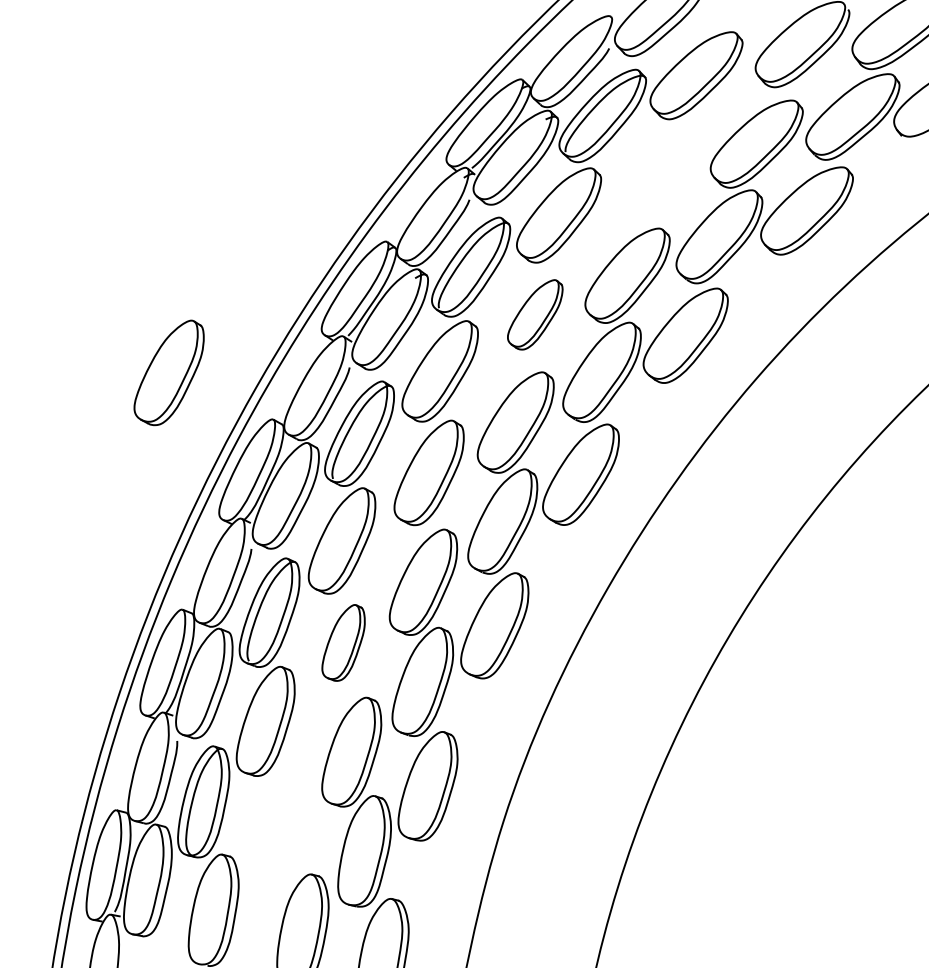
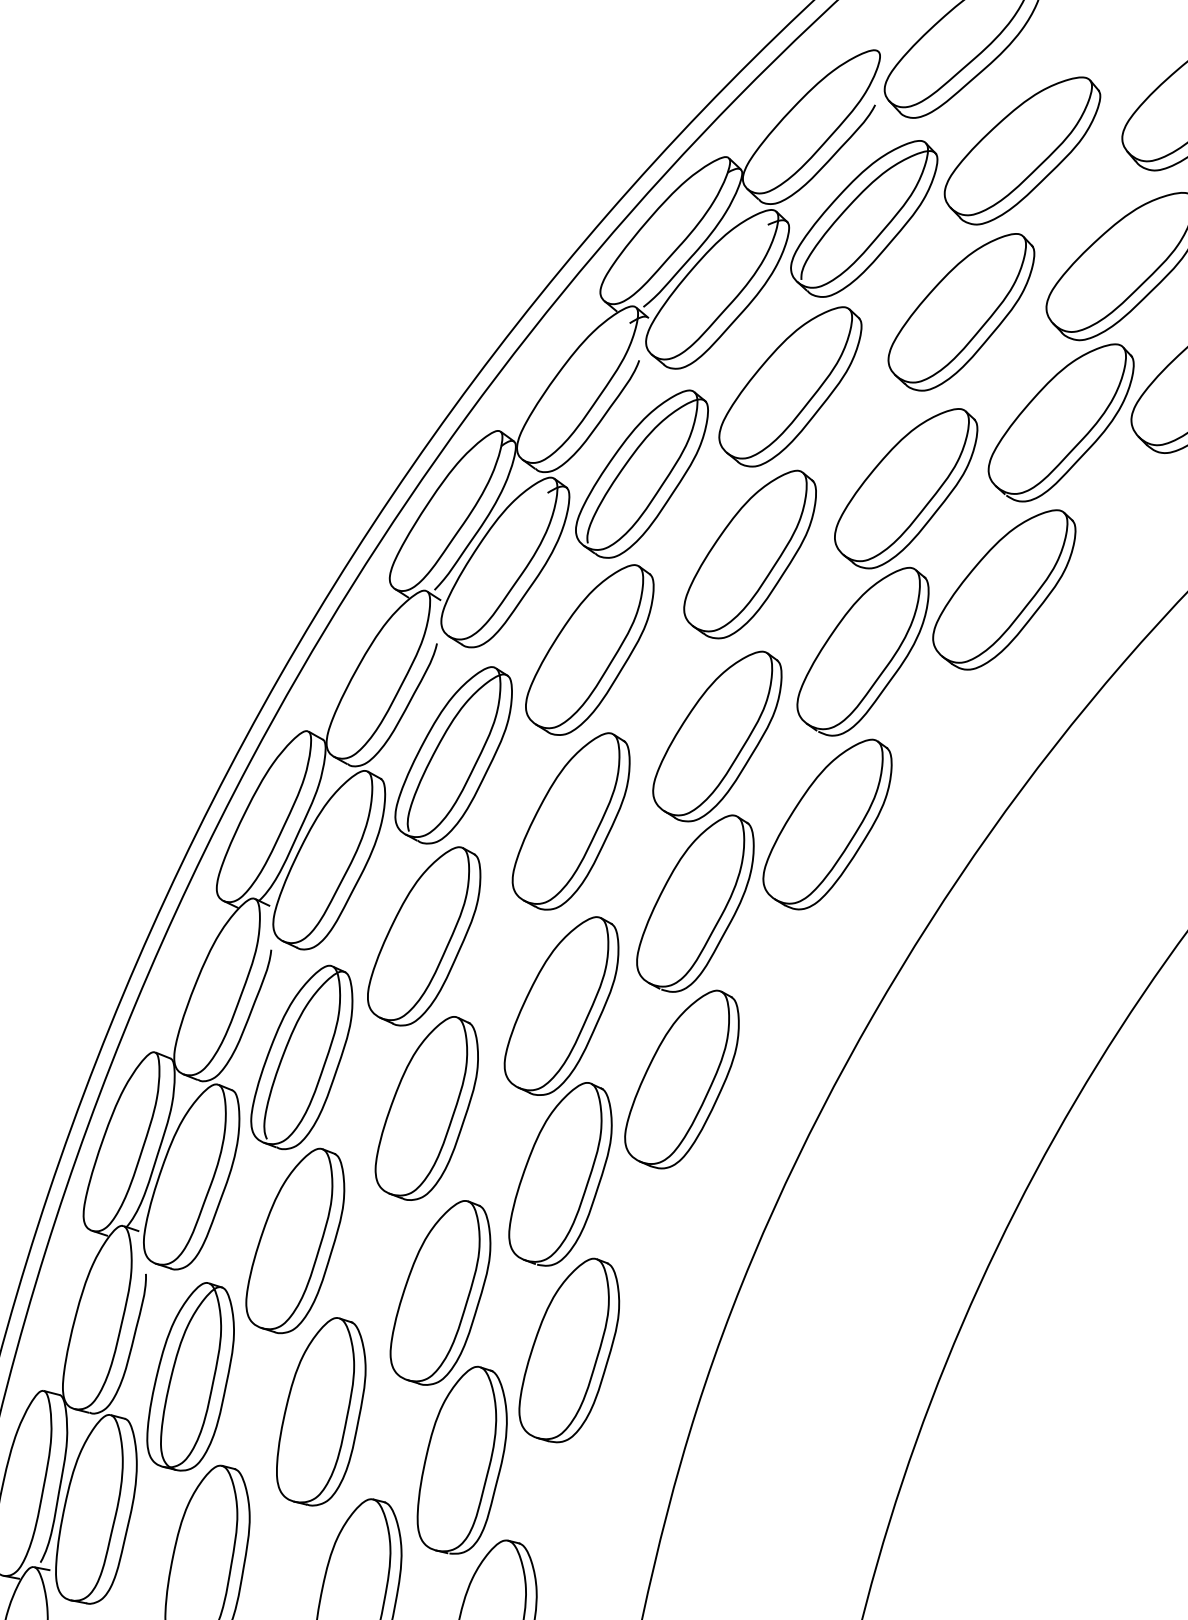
part: (660, 171) -> (961, 312), added
part: (535, 314) -> (750, 554), size x1.43
part: (168, 372) -> (131, 651), removed
part: (343, 642) -> (426, 1107), size x1.43
part: (280, 822) -> (320, 1411), added

